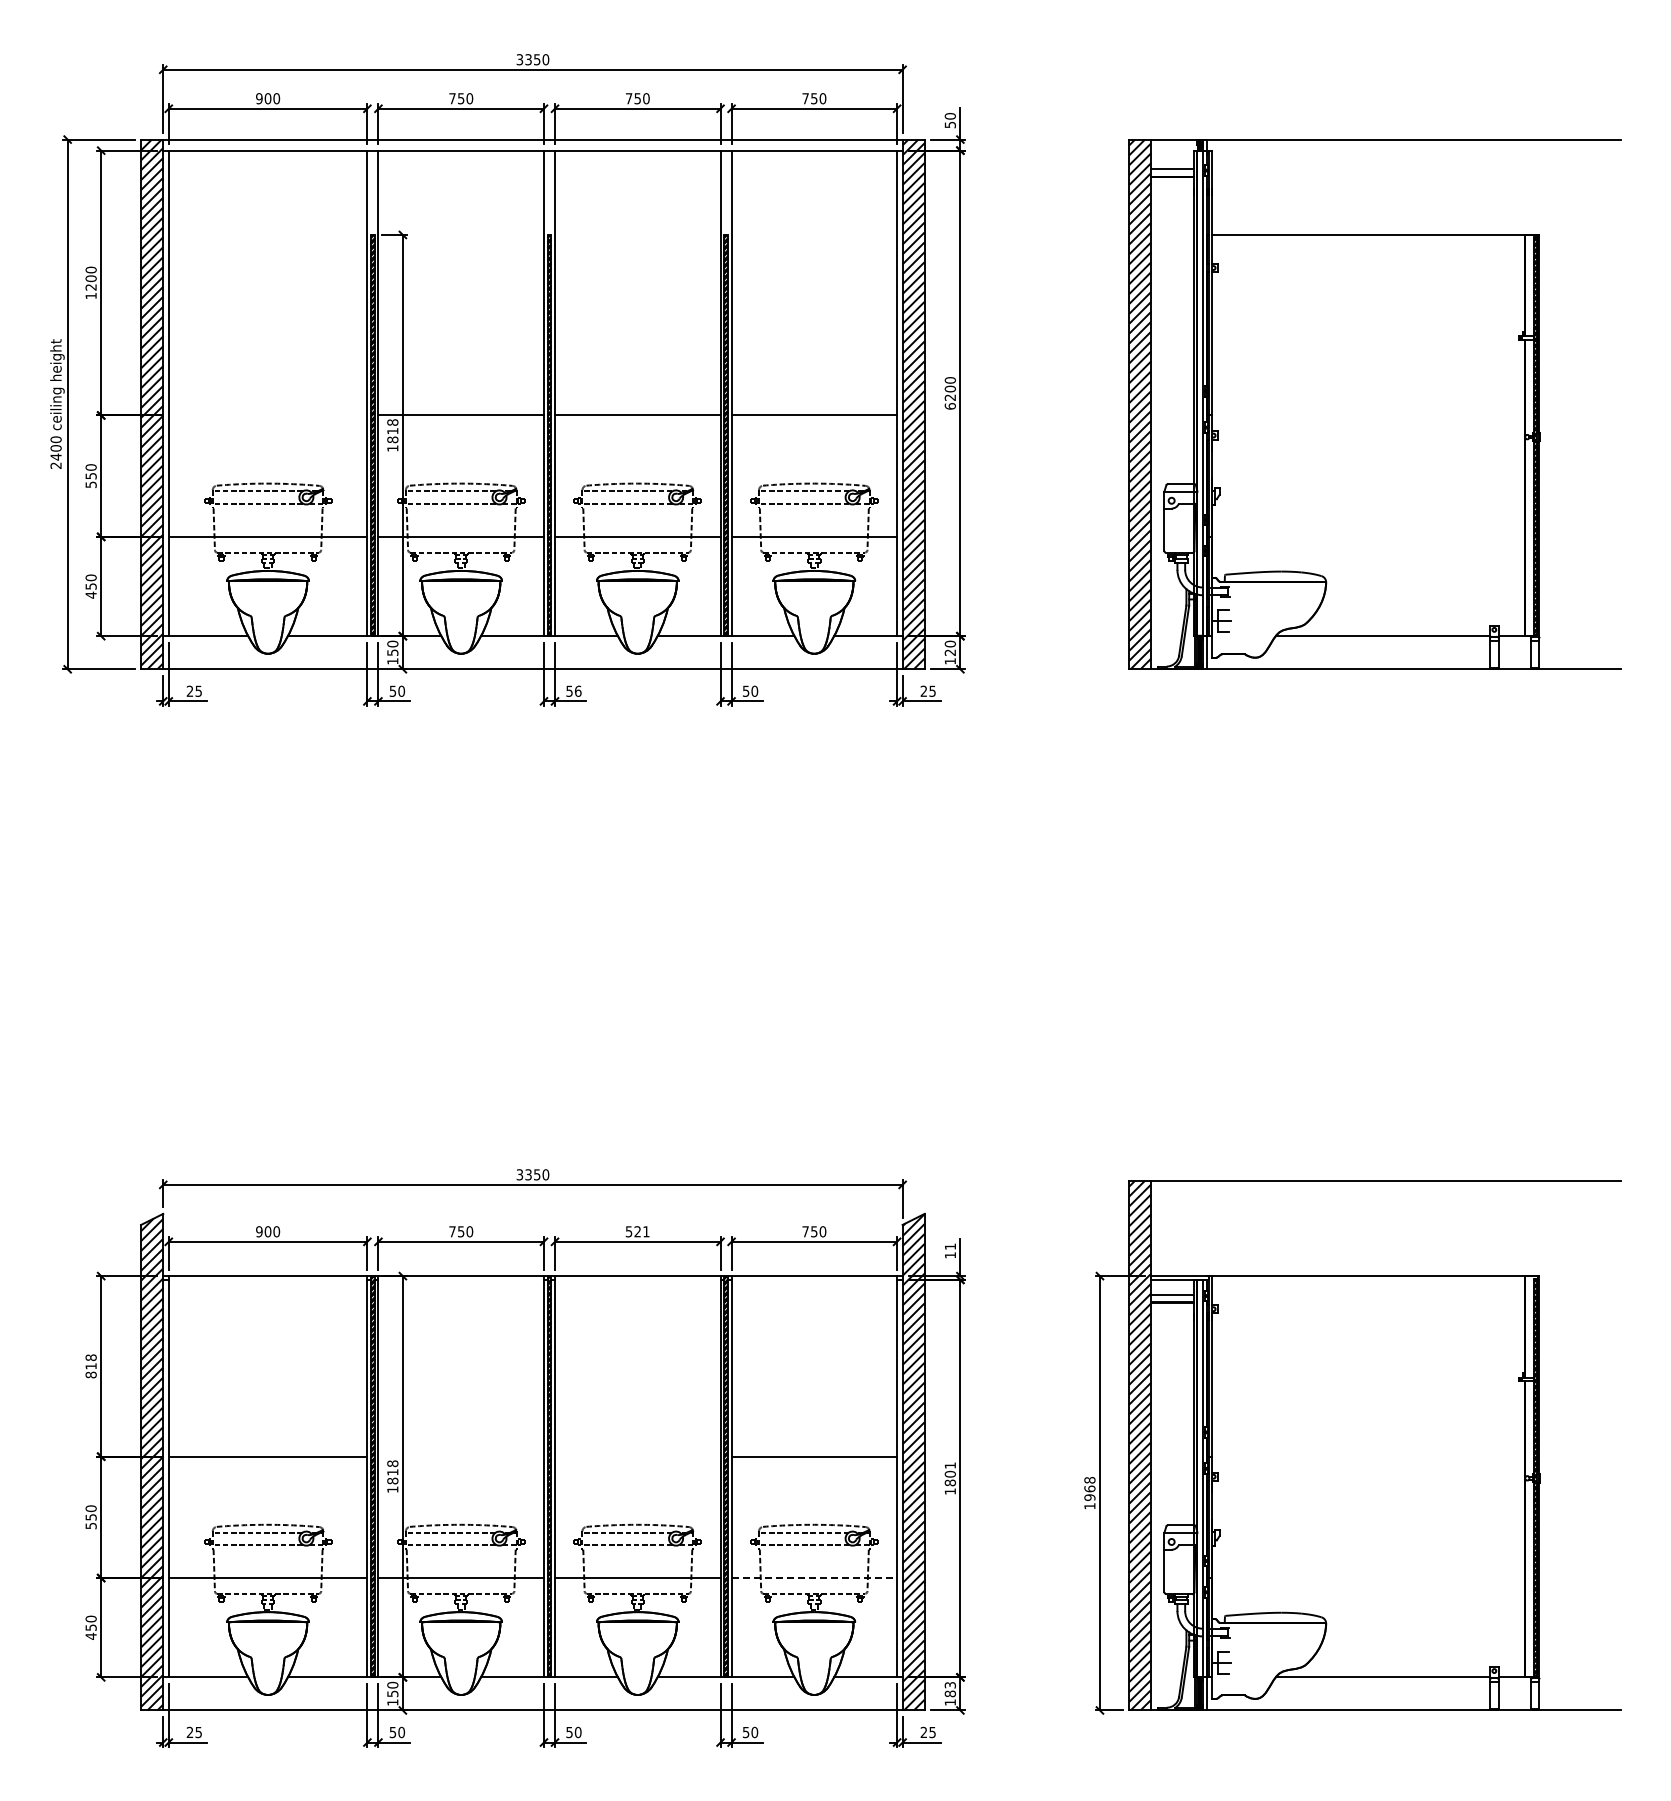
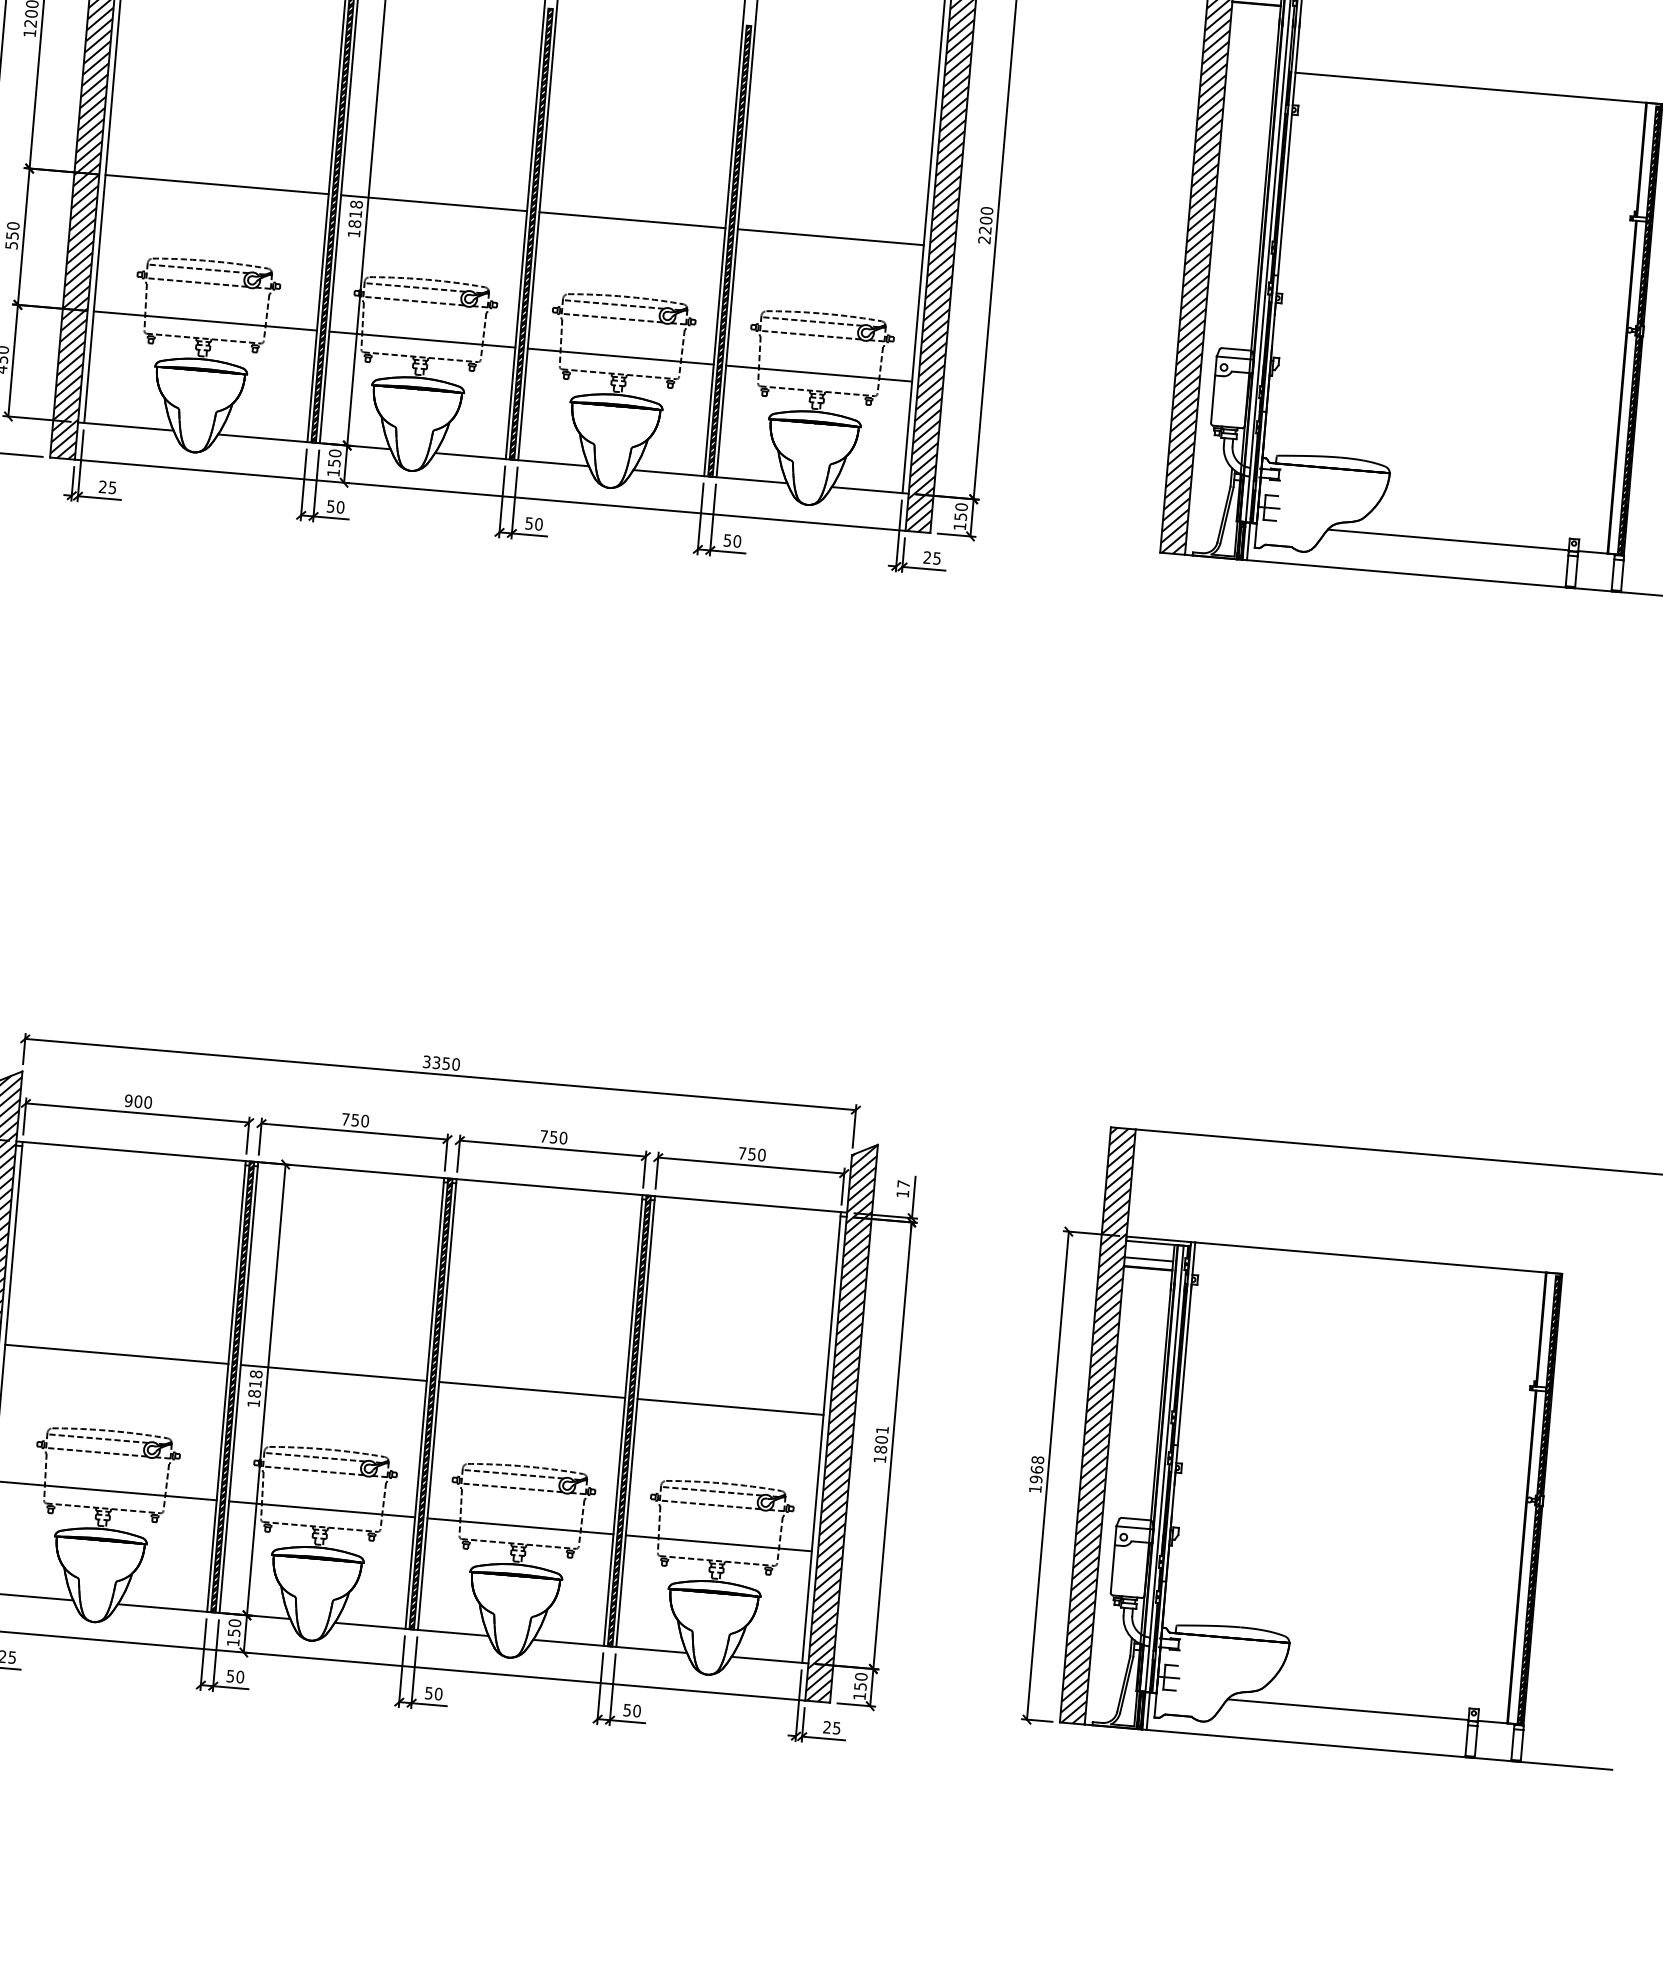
text: (949, 406) -> (983, 240), 6200 -> 2200
line: (267, 415) -> (216, 184), added
text: (949, 652) -> (959, 516), 120 -> 150
text: (578, 690) -> (539, 523), 56 -> 50
text: (637, 1231) -> (553, 1136), 521 -> 750
text: (950, 1246) -> (903, 1183), 11 -> 17
line: (460, 1456) -> (333, 1372), added
line: (637, 1456) -> (531, 1389), added
line: (814, 1578) -> (718, 1543), dashed -> solid
text: (949, 1689) -> (859, 1681), 183 -> 150

